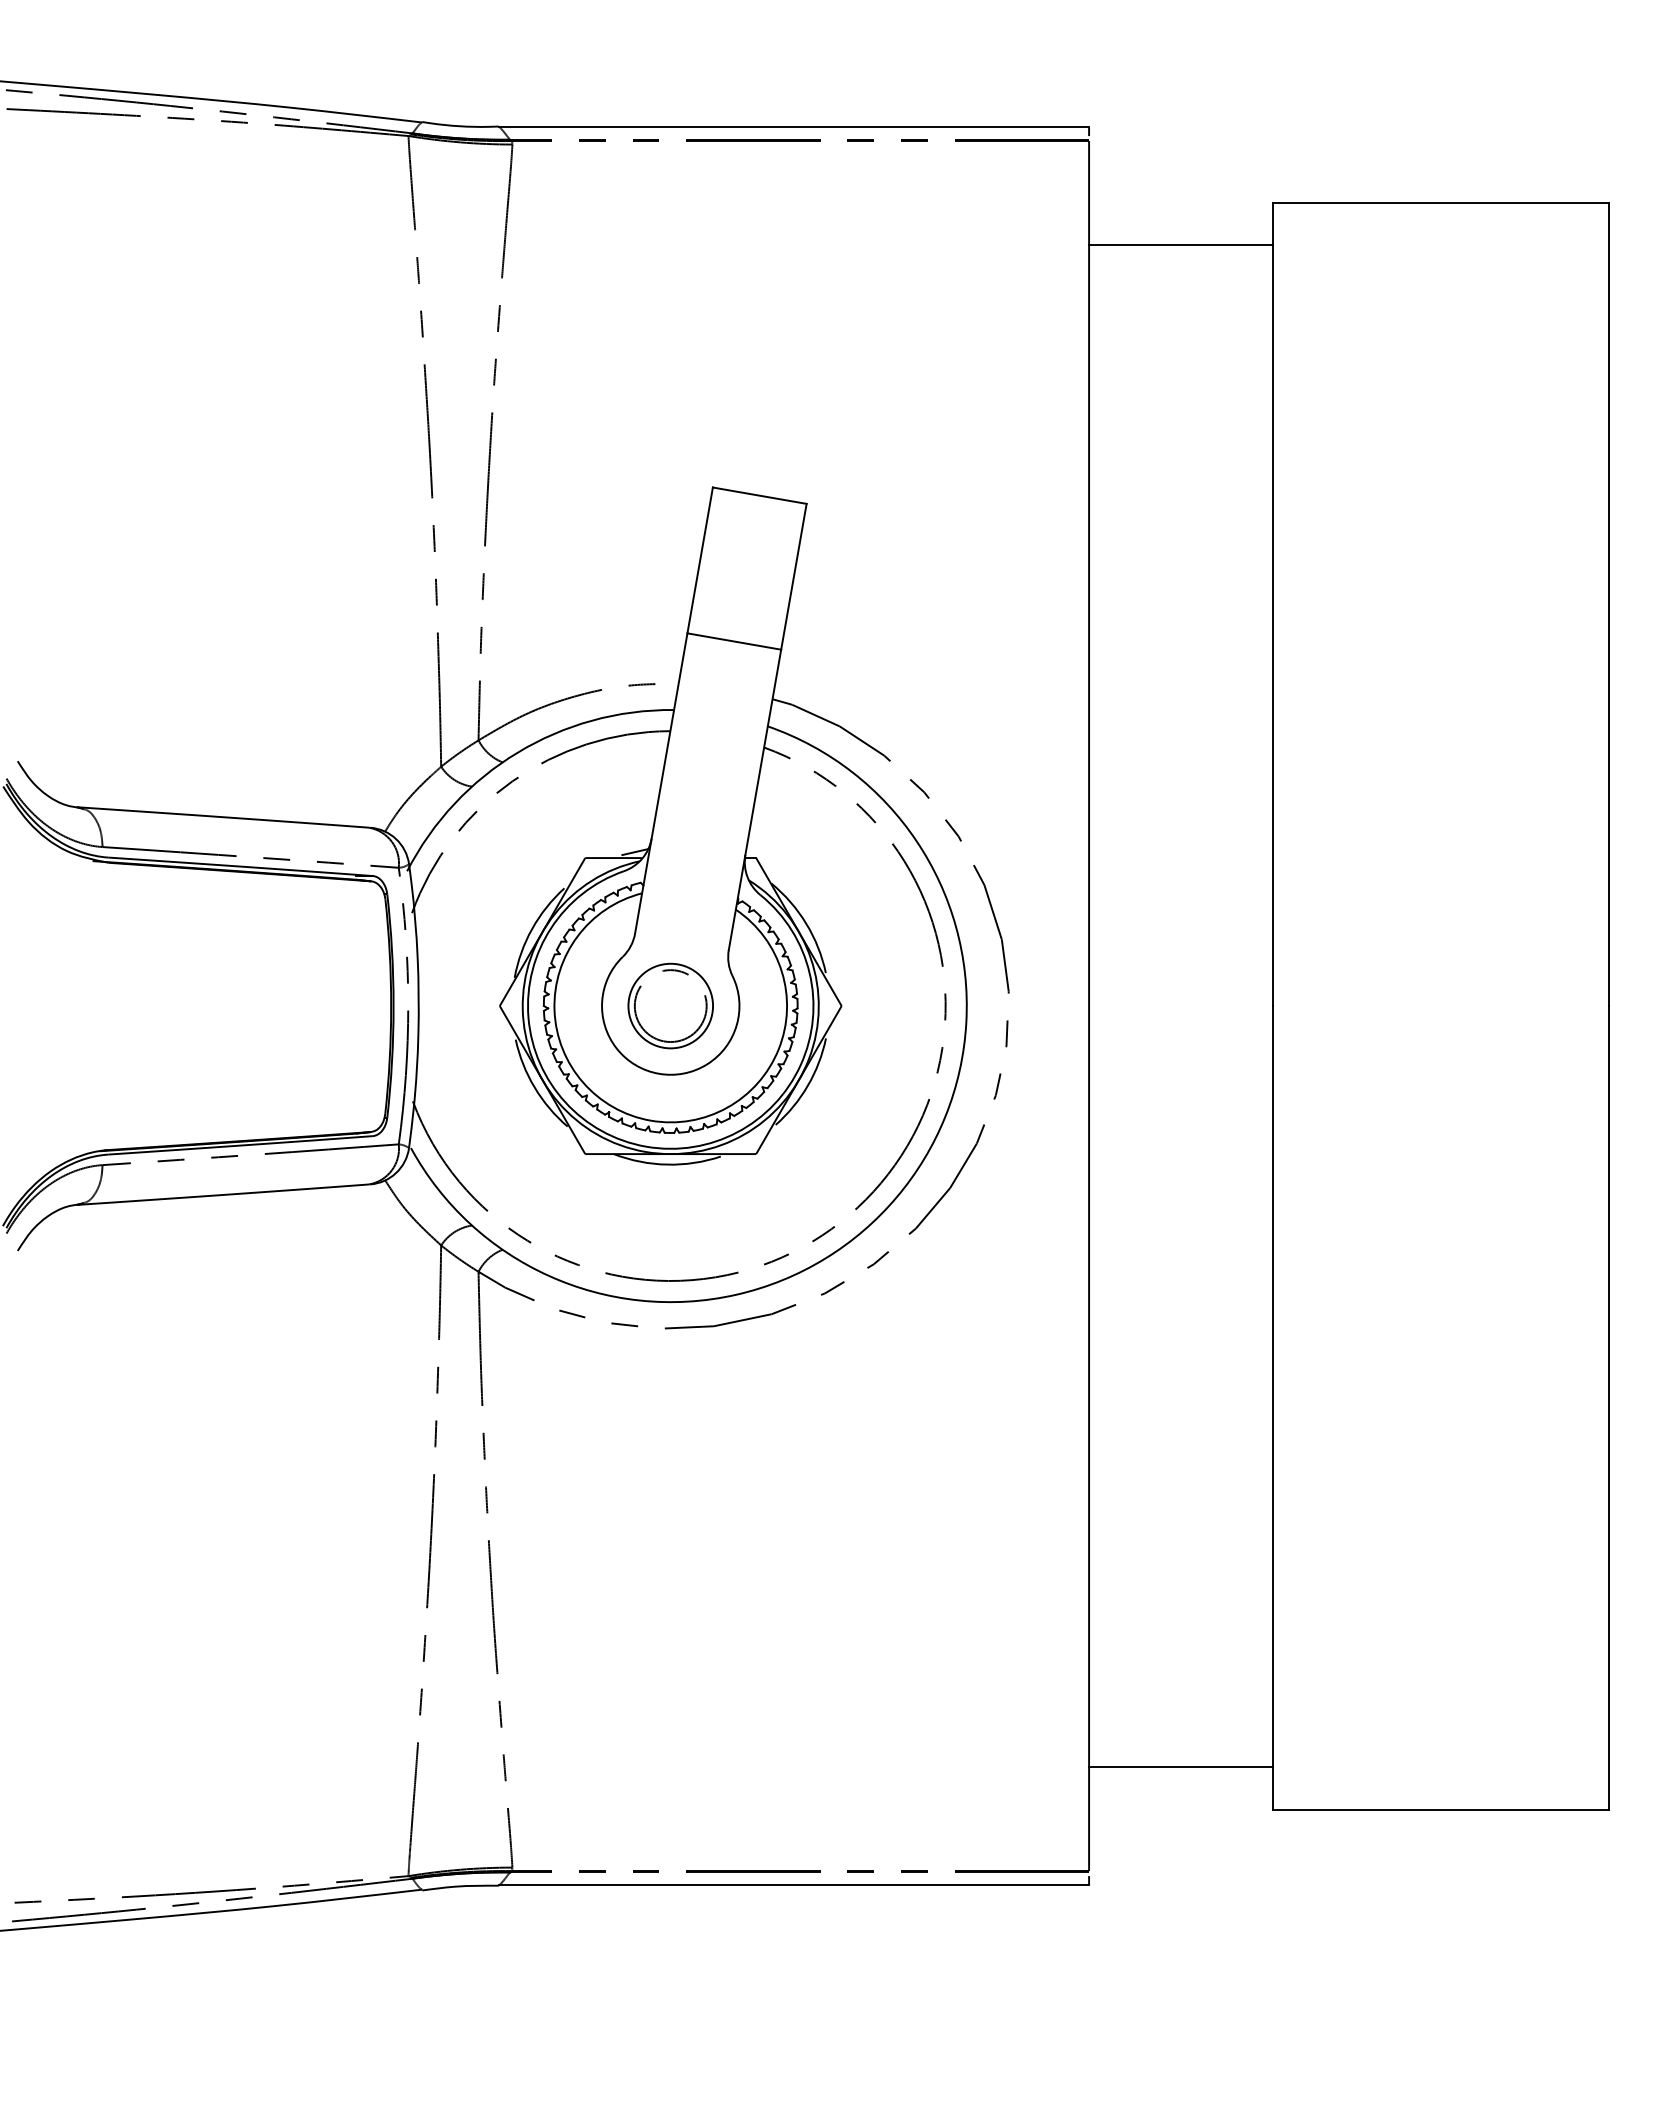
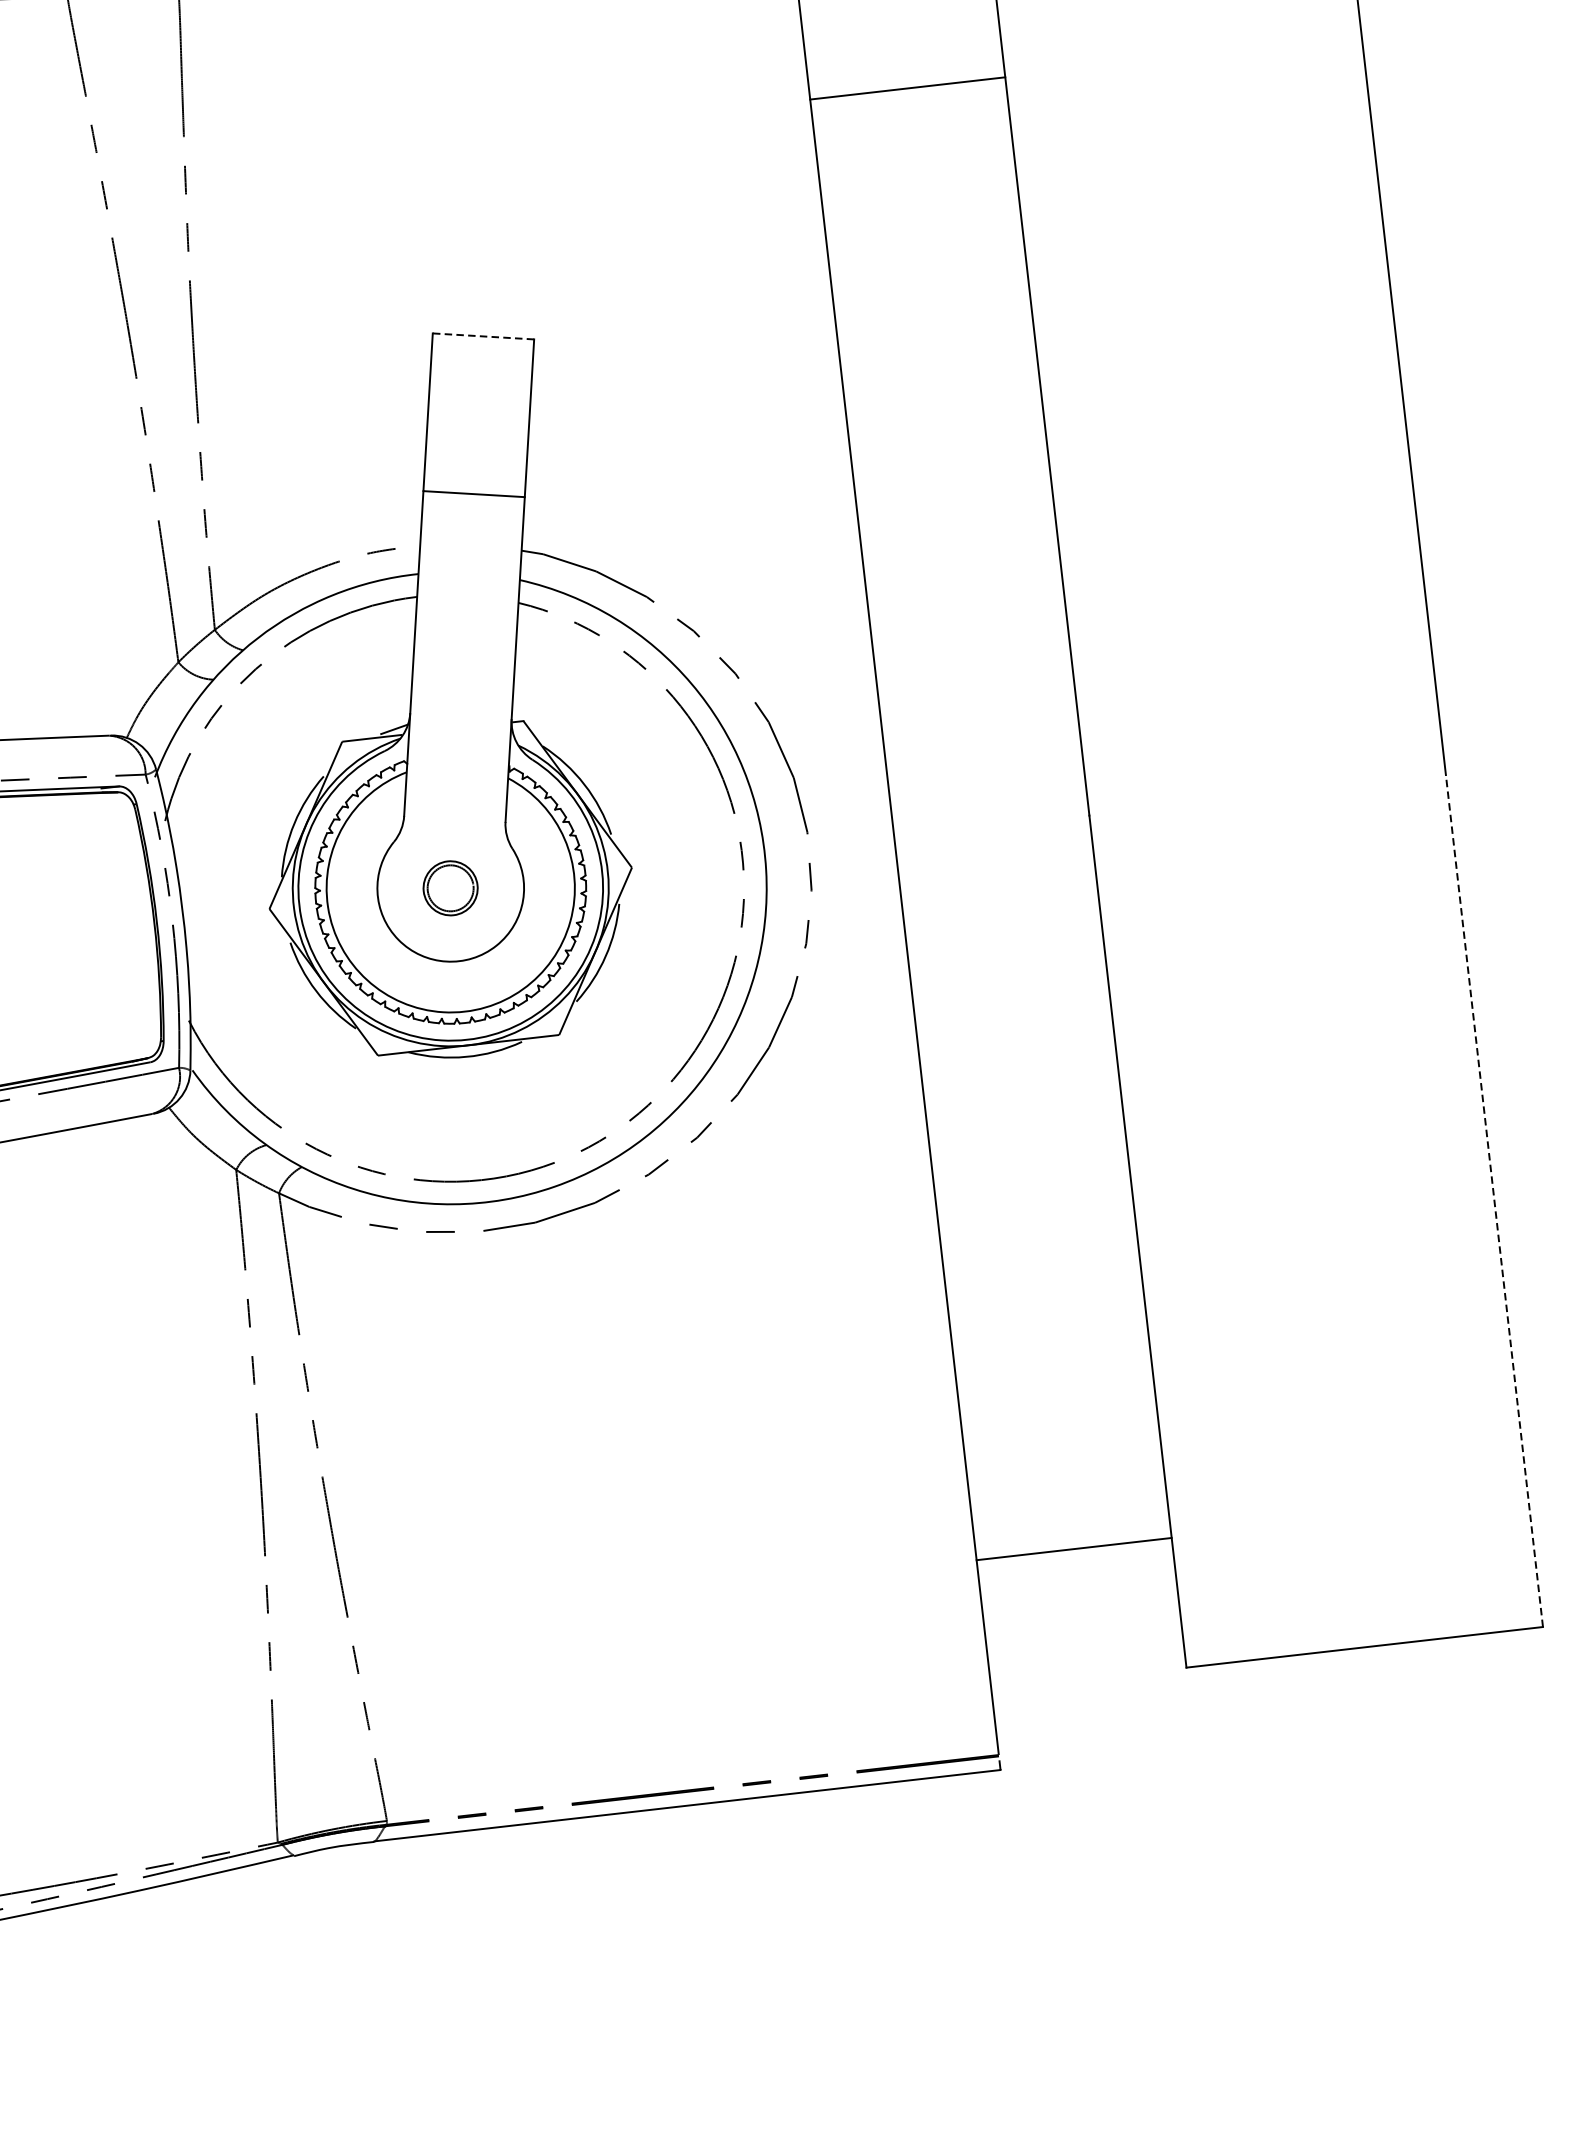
line: (1181, 244) -> (908, 88), moved
line: (759, 495) -> (483, 336), solid -> dashed
part: (670, 1005) -> (450, 887), size x0.6
line: (1609, 1407) -> (1494, 1200), solid -> dashed
line: (1181, 1767) -> (1074, 1549), moved

